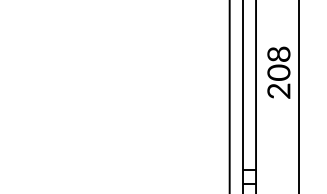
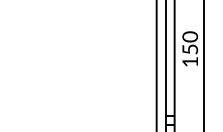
text: (279, 72) -> (190, 49), 208 -> 150

